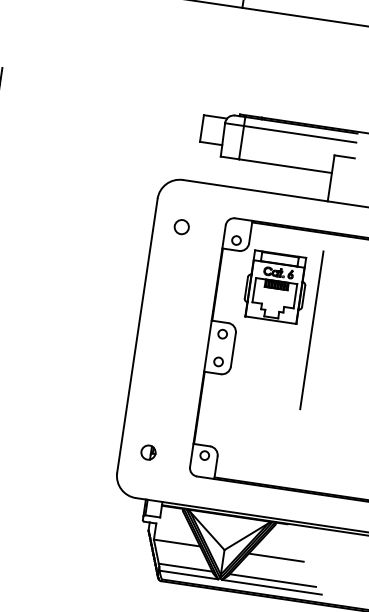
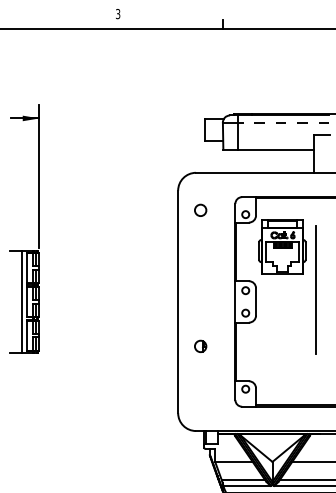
line: (299, 133) -> (283, 122), solid -> dashed
line: (311, 329) -> (315, 289), moved
part: (148, 451) -> (200, 345), moved

